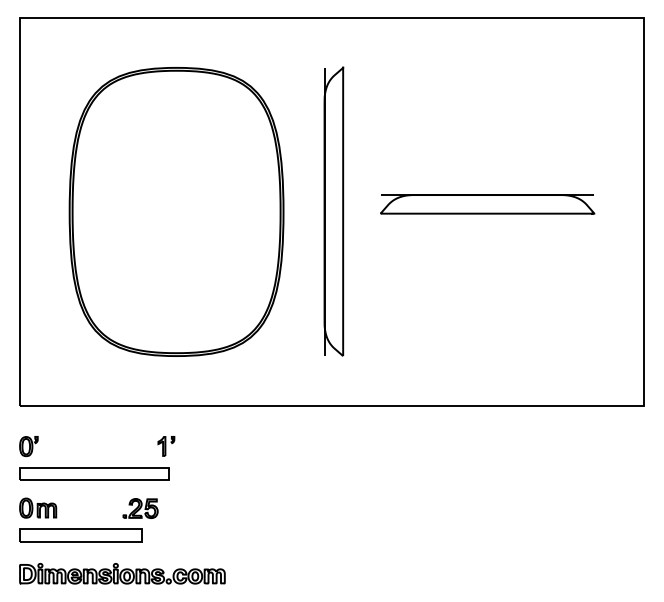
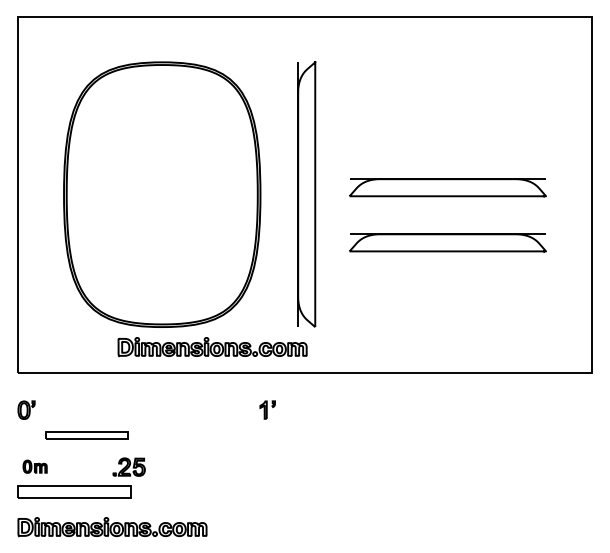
part: (487, 264) -> (447, 242), added
part: (231, 377) -> (212, 346), added
part: (166, 446) -> (267, 410), moved
part: (94, 473) -> (86, 434), size x0.6
part: (38, 507) -> (35, 466), size x0.7

